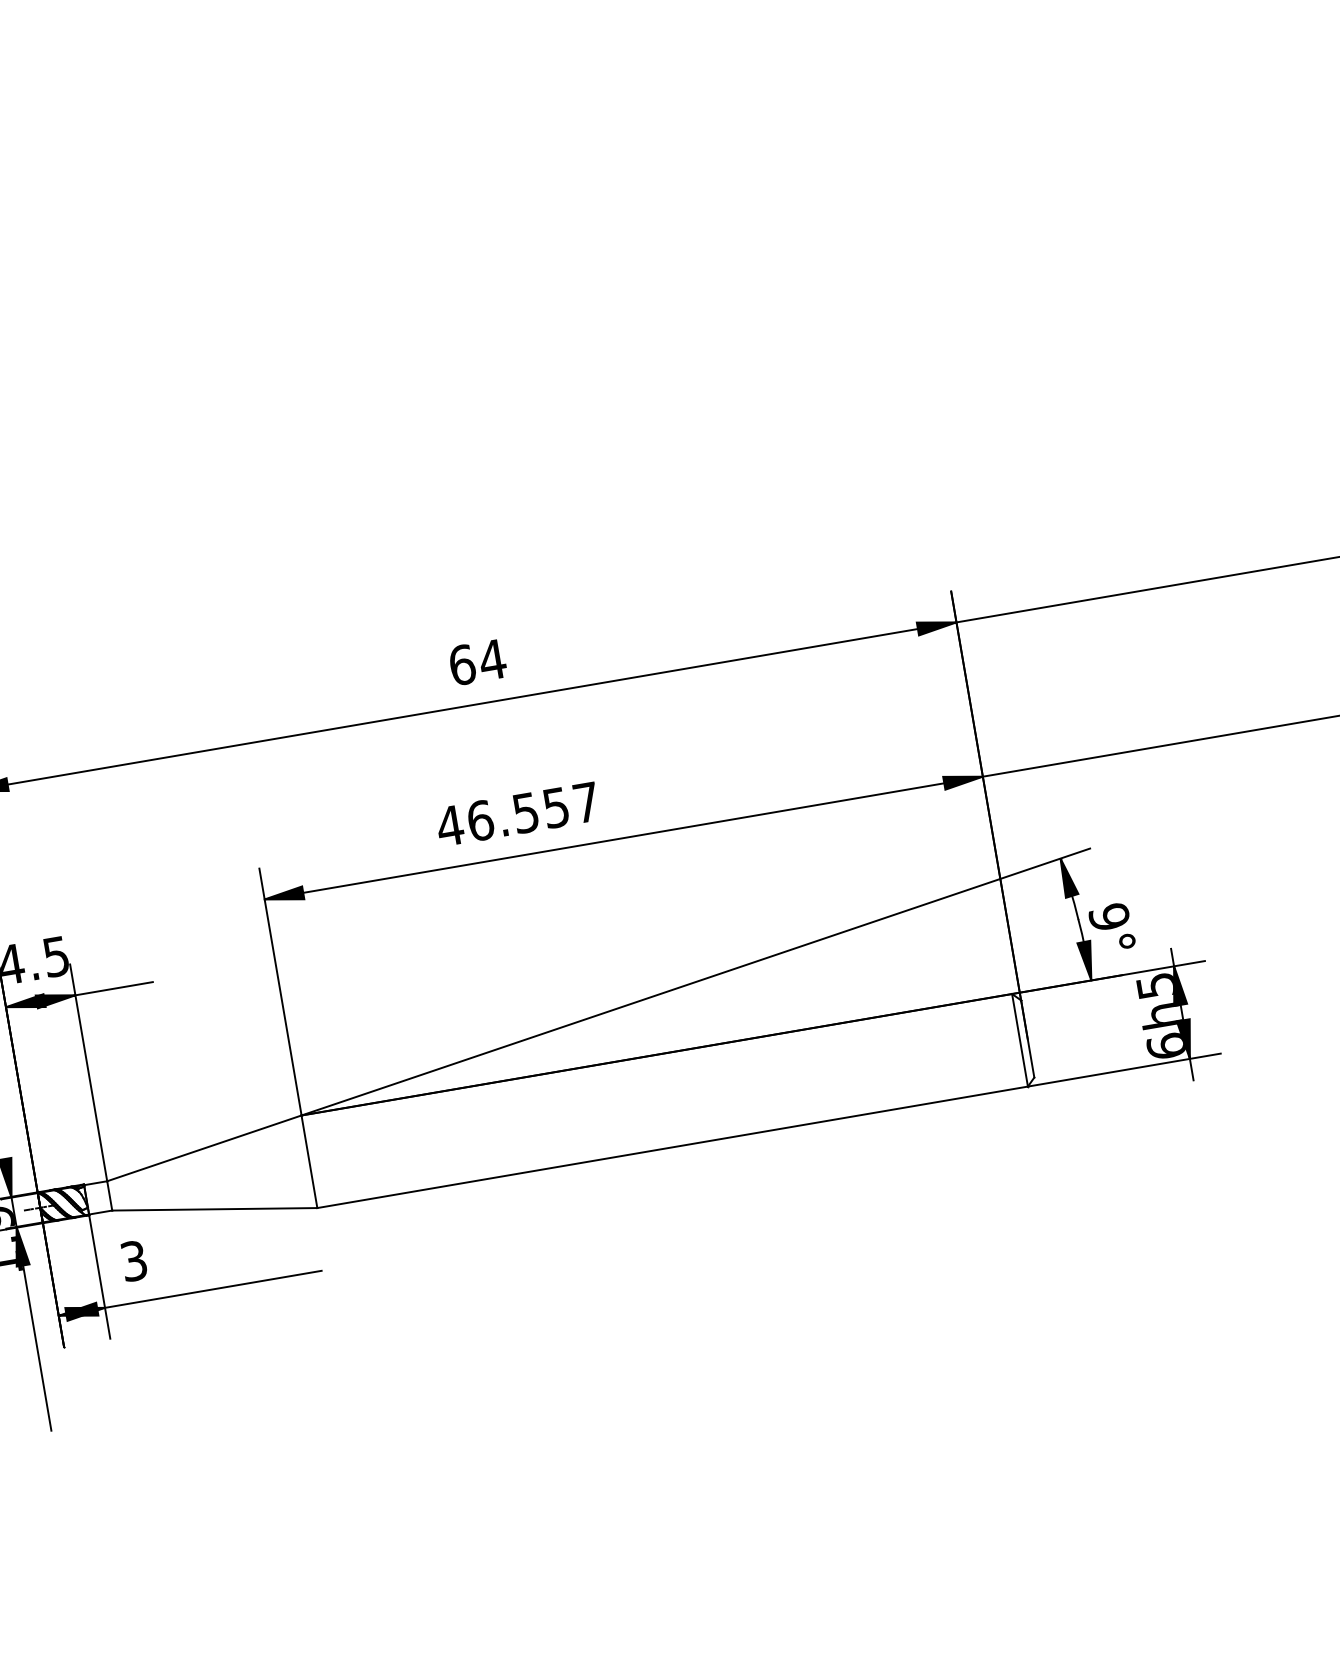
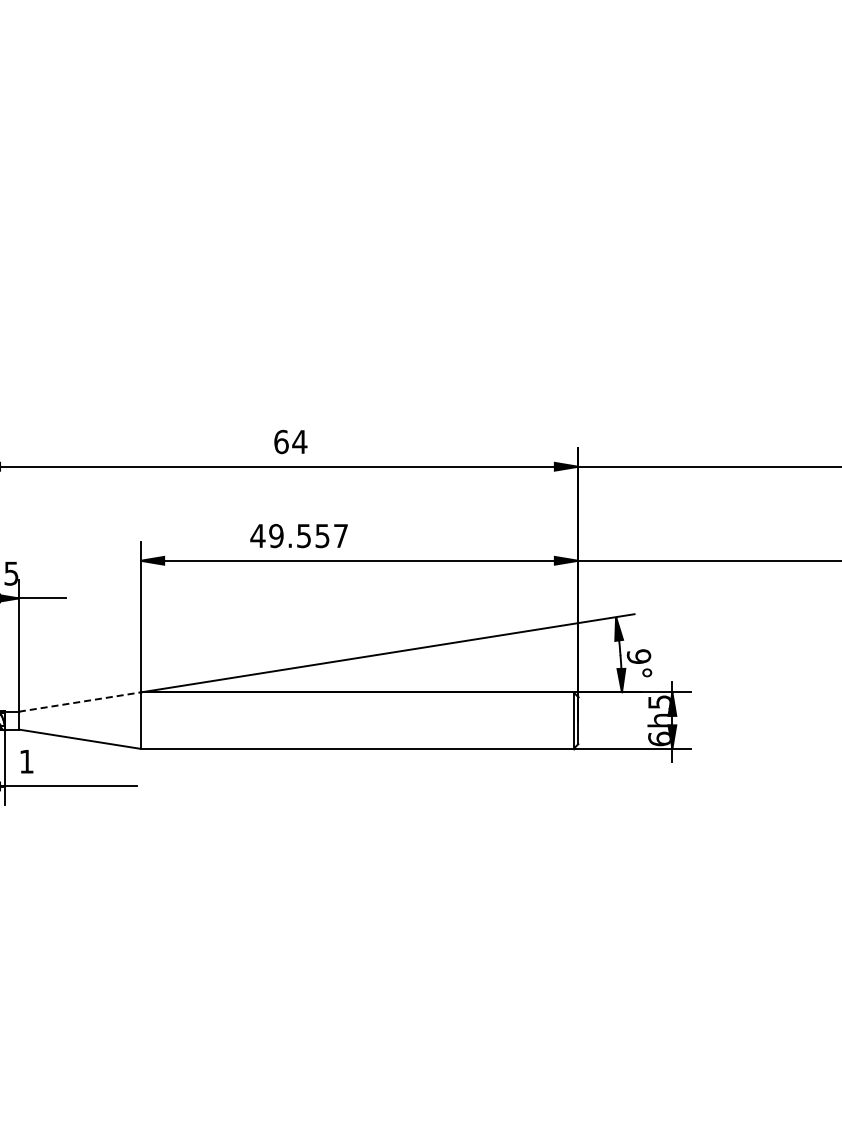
text: (480, 819) -> (276, 535), 46.557 -> 49.557
line: (204, 1149) -> (79, 702), solid -> dashed
text: (133, 1260) -> (26, 761), 3 -> 1

